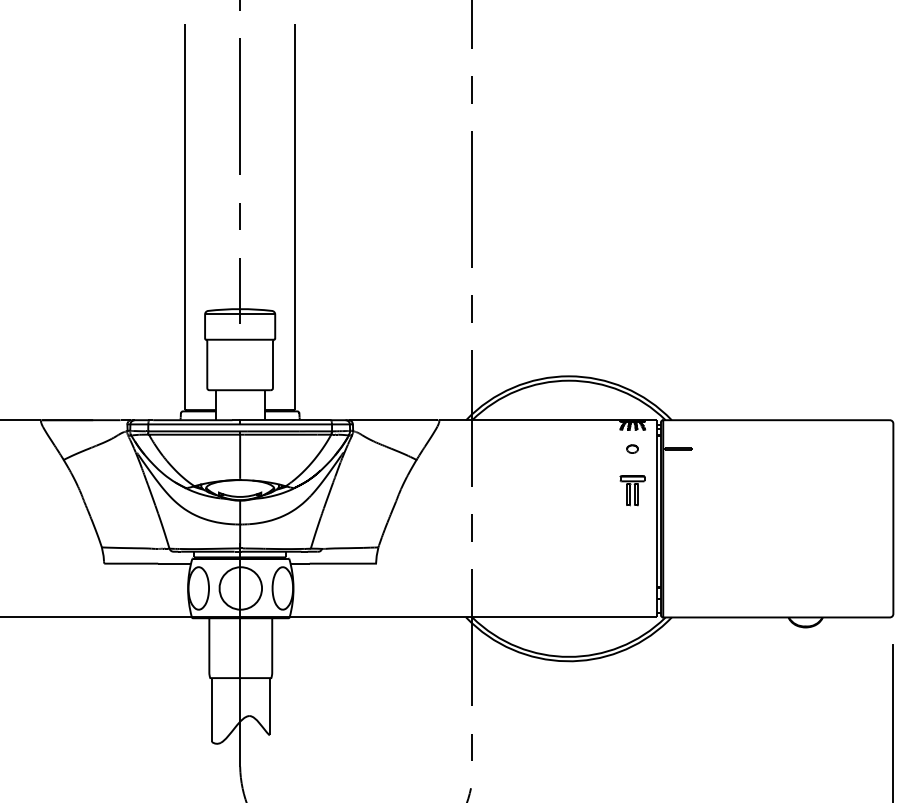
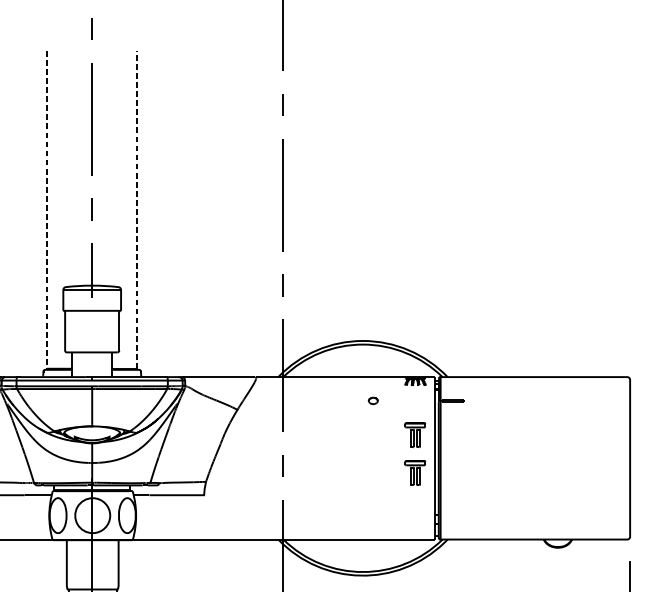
line: (185, 217) -> (47, 210), solid -> dashed
line: (294, 217) -> (136, 210), solid -> dashed
part: (632, 448) -> (373, 400), moved
part: (632, 536) -> (415, 472), added

